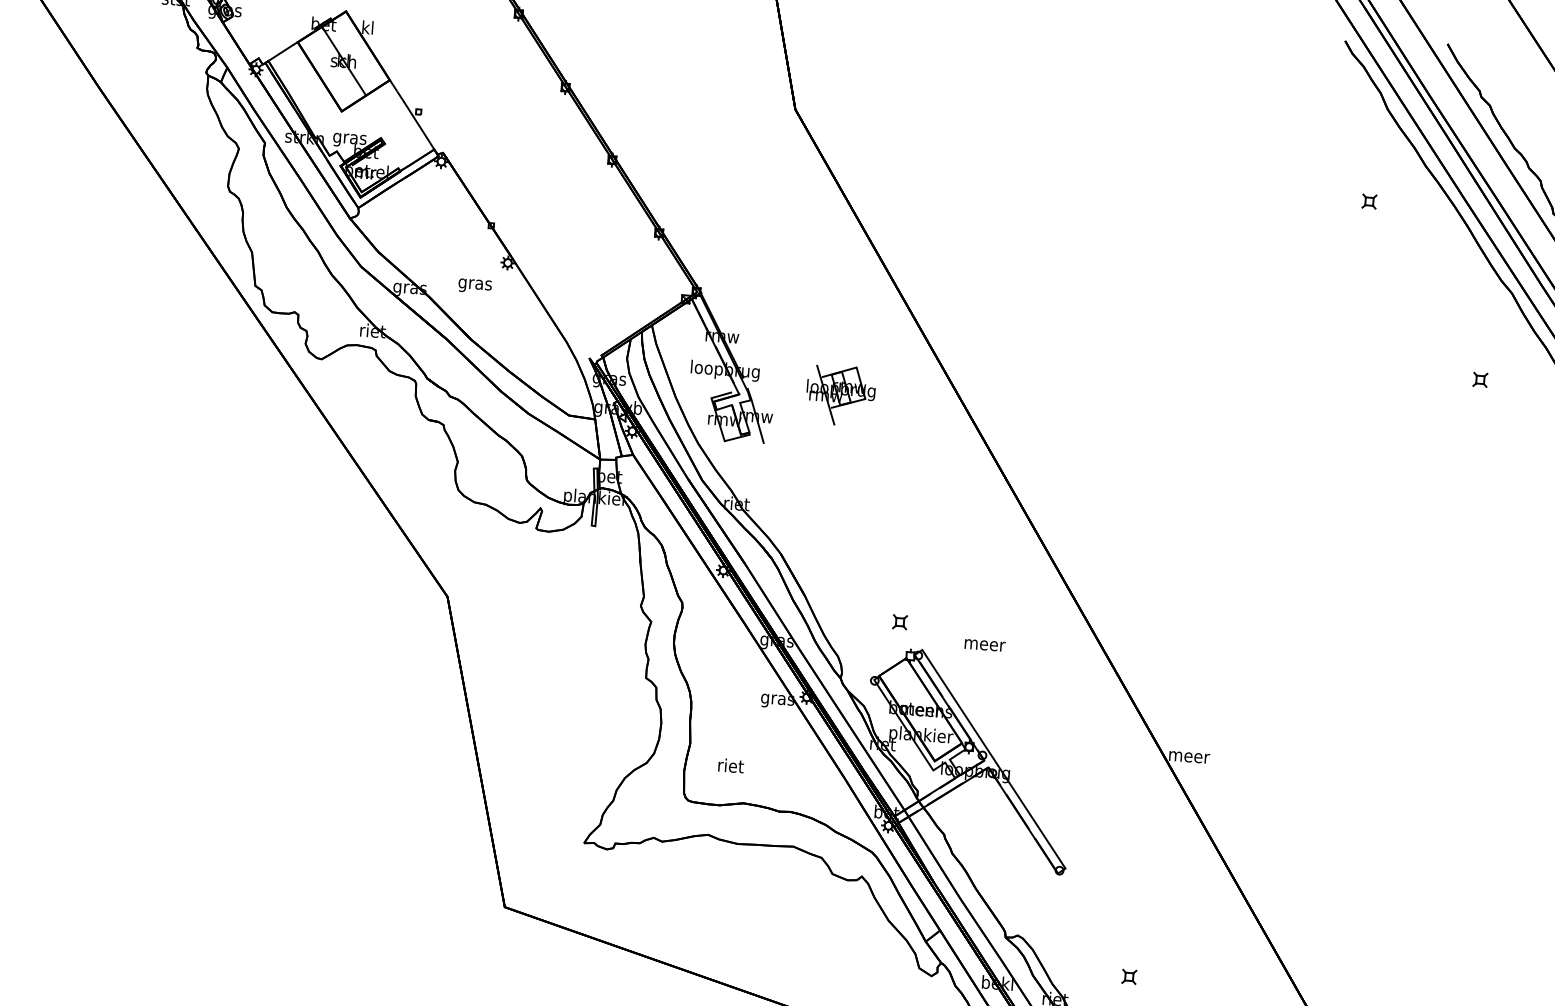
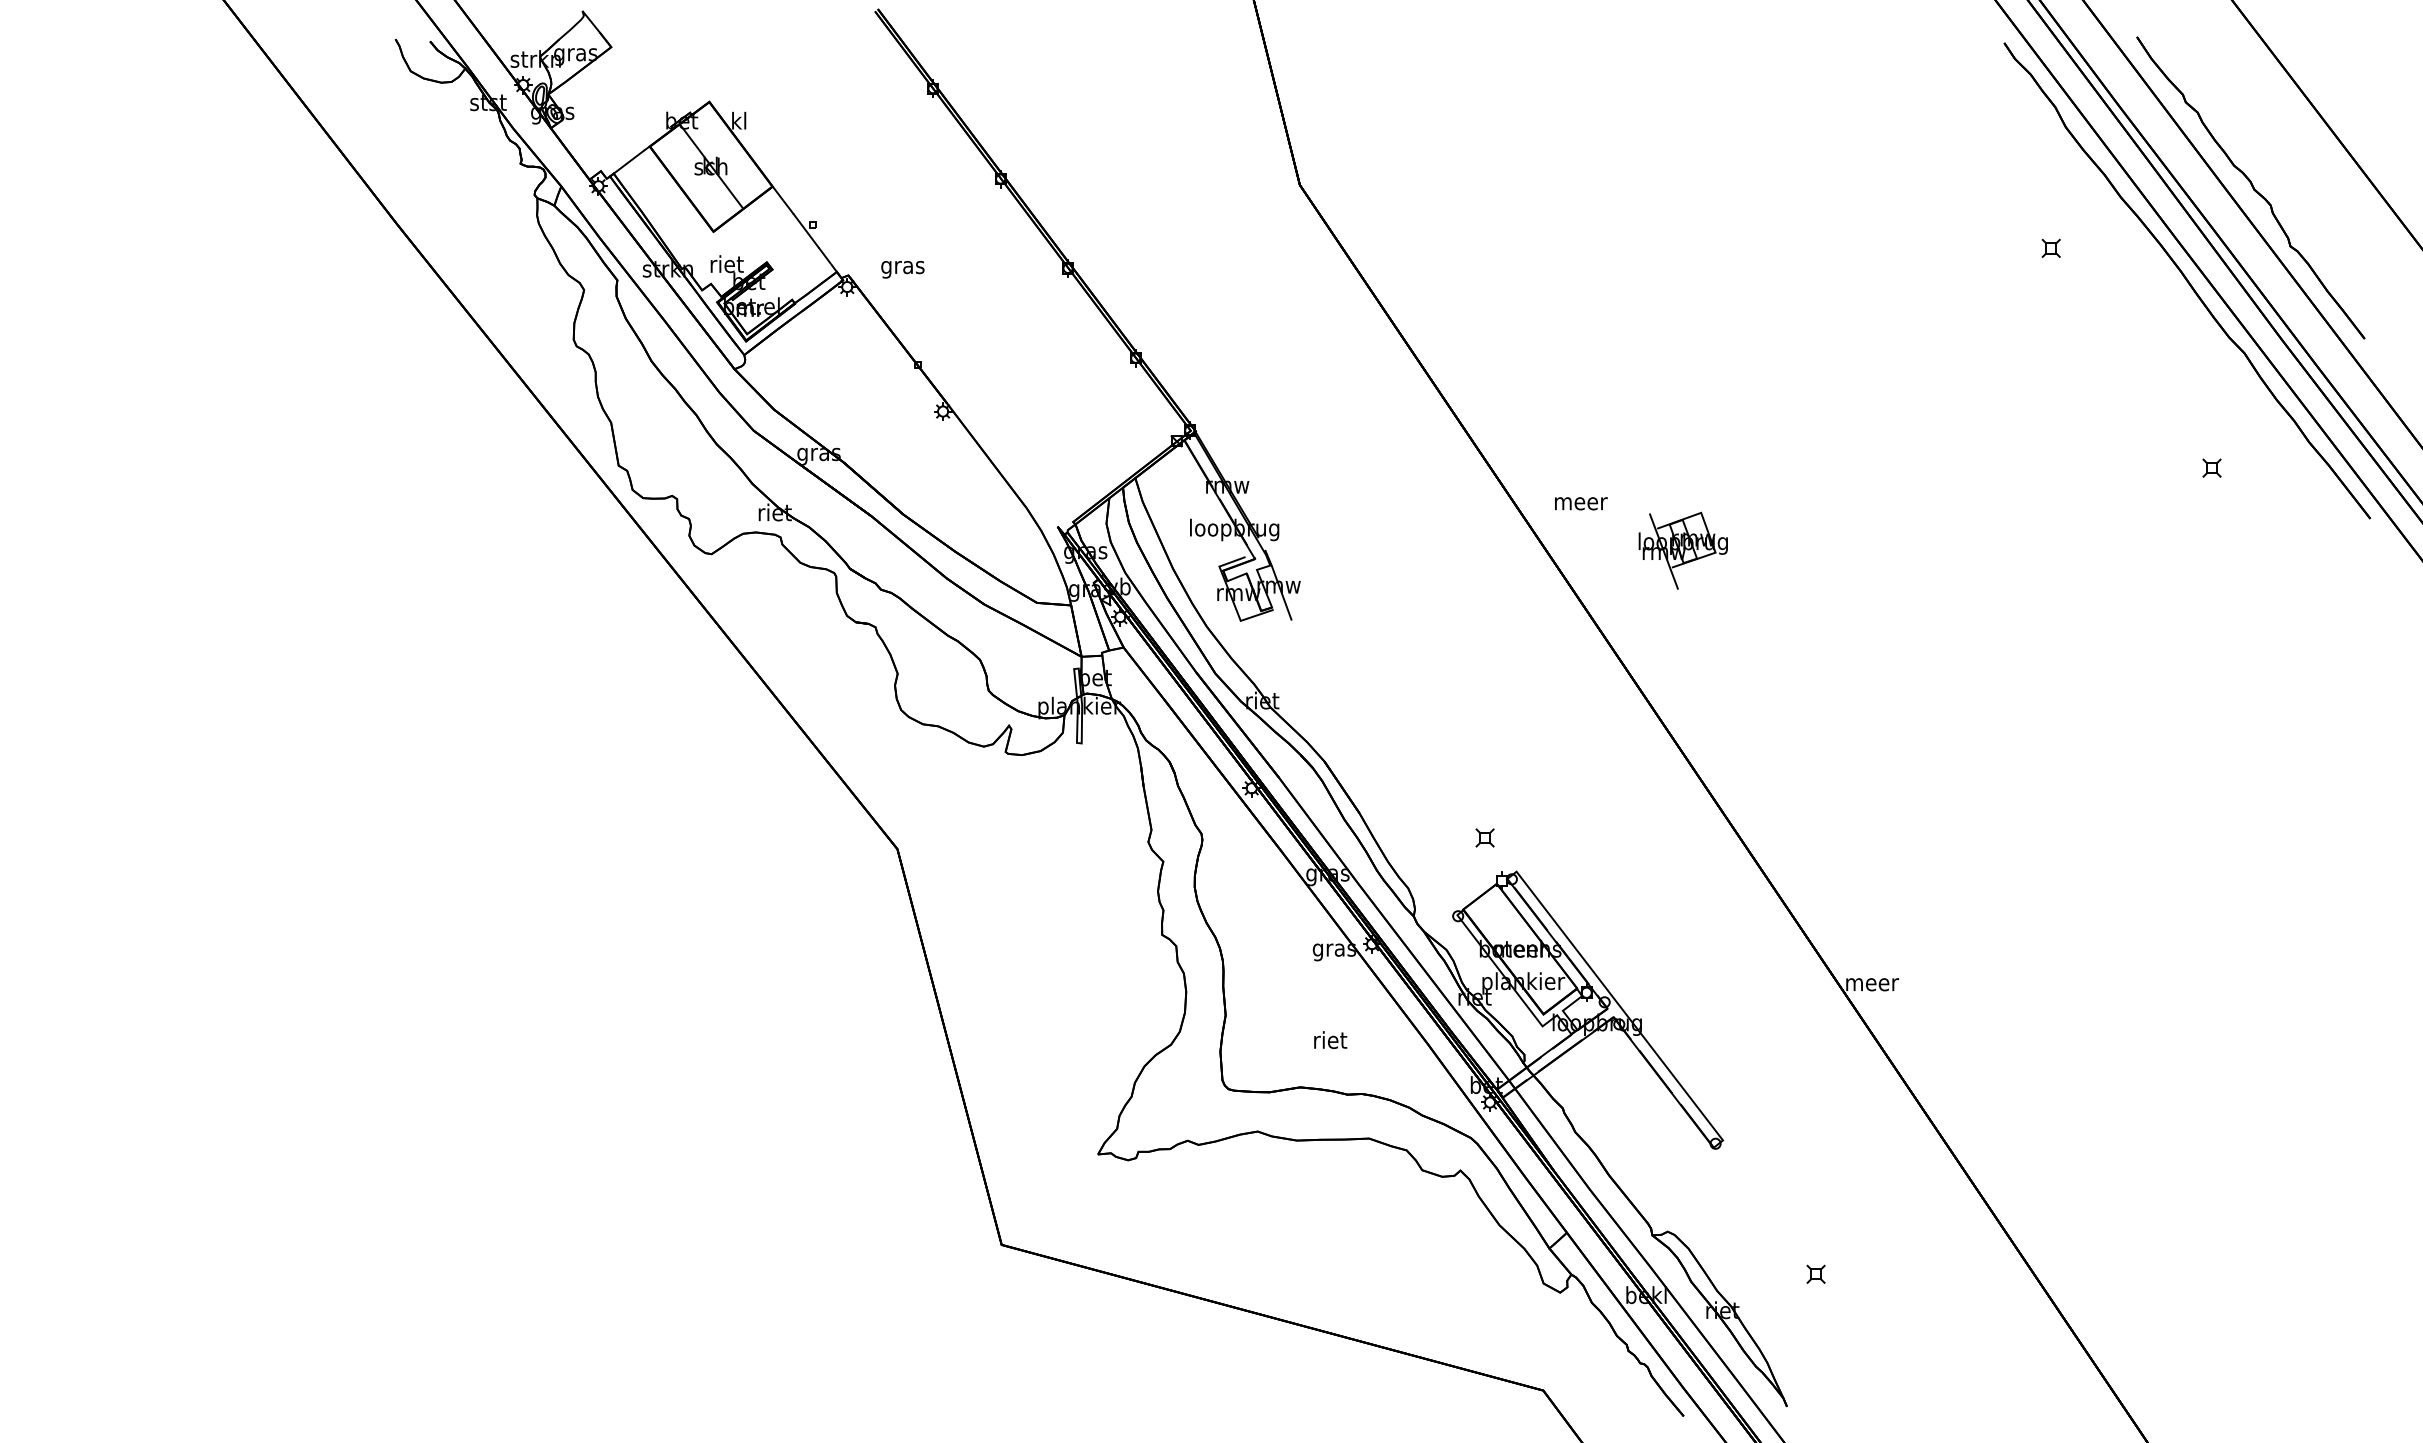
text: (349, 138) -> (726, 266), gras -> riet
text: (474, 285) -> (902, 269), moved
part: (840, 395) -> (1682, 550), moved
text: (985, 645) -> (1581, 503), moved
text: (731, 765) -> (1330, 1039), moved

